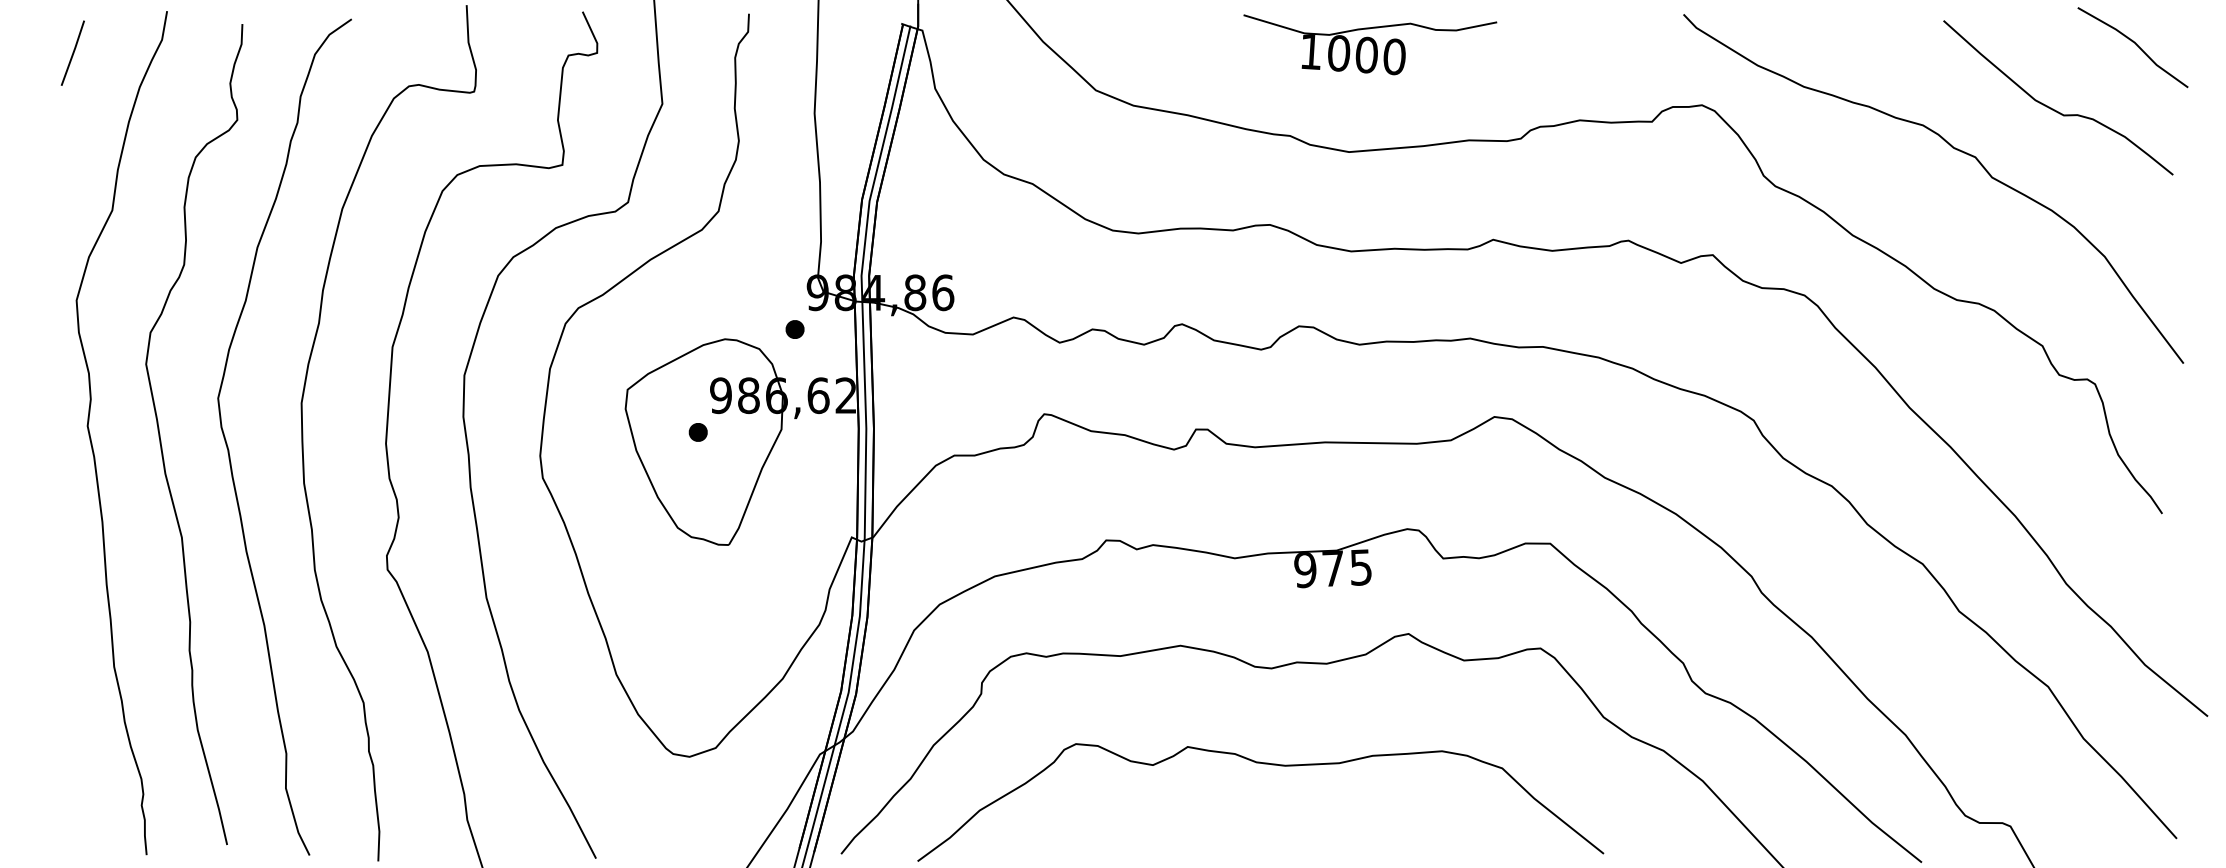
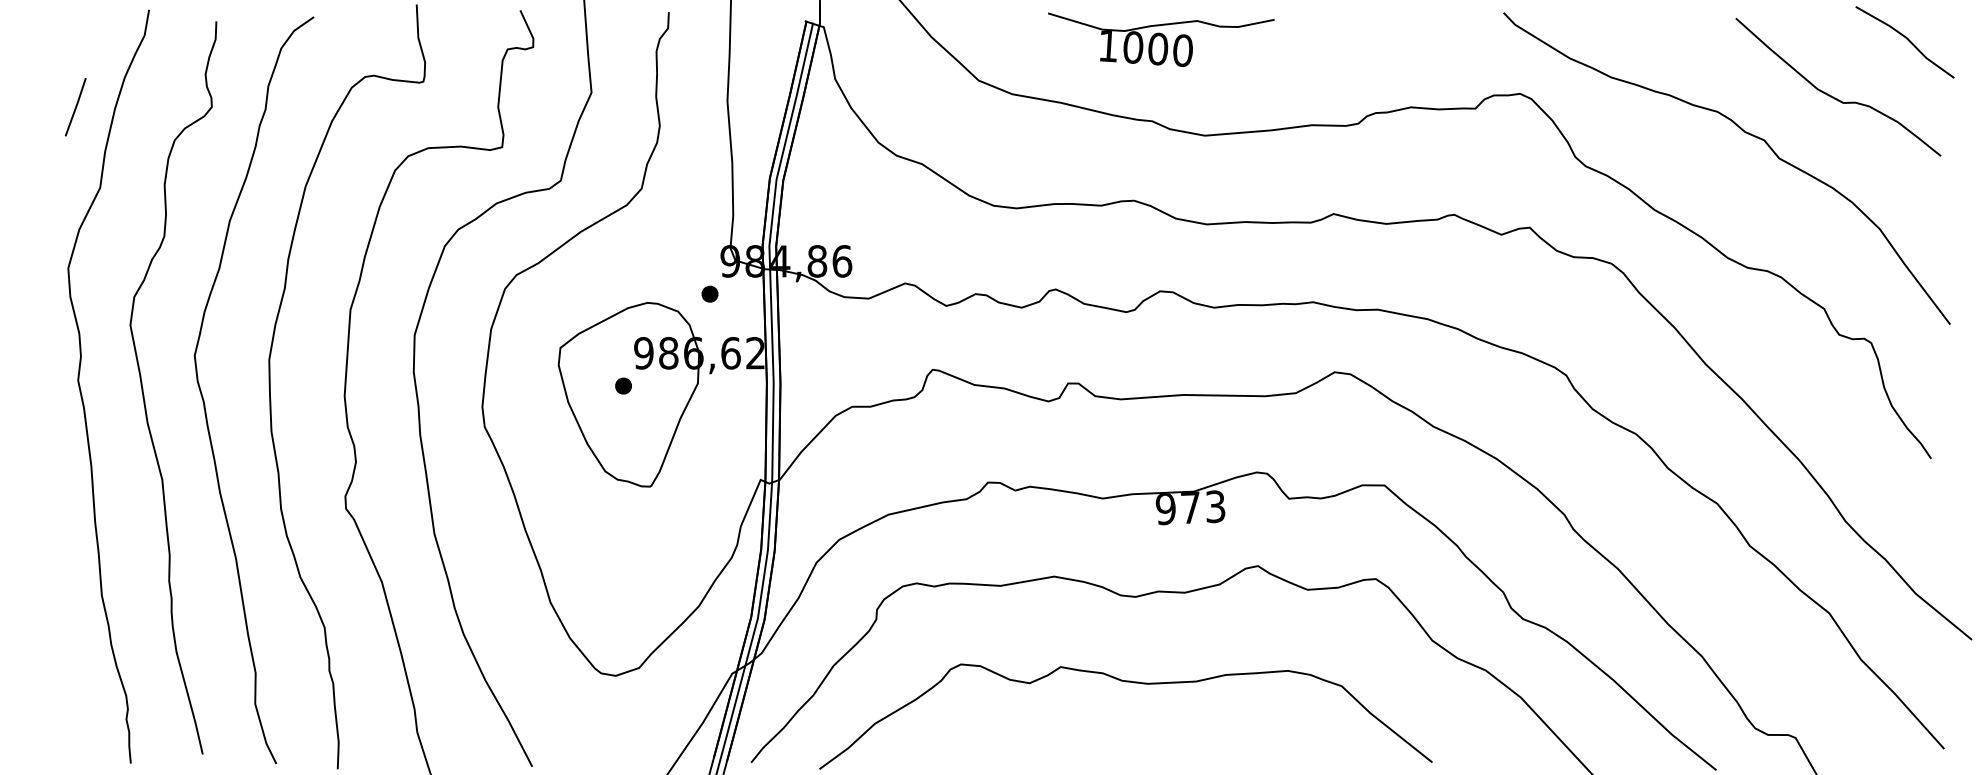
part: (1370, 44) -> (1161, 39), moved
line: (72, 52) -> (75, 106), moved
text: (1361, 567) -> (1215, 506), 975 -> 973

